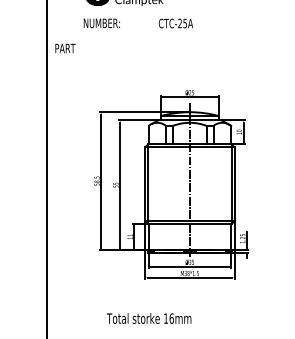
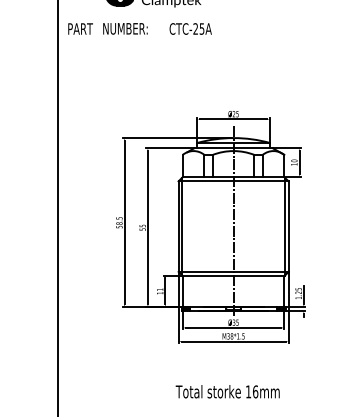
text: (175, 23) -> (190, 28), moved
text: (65, 48) -> (80, 28), moved
text: (149, 318) -> (228, 391), moved

